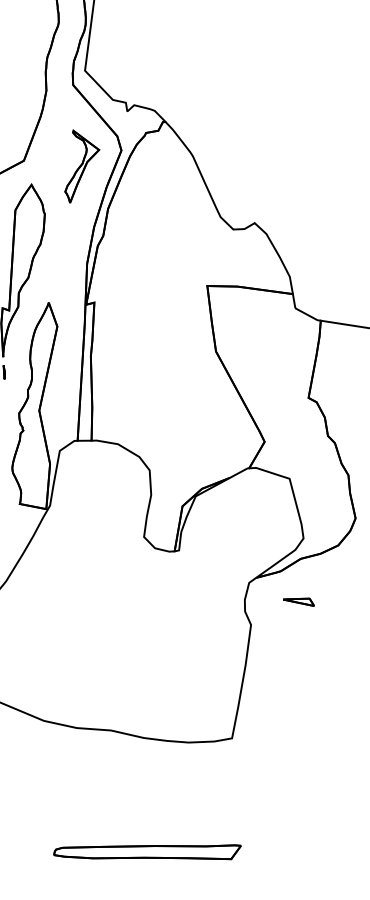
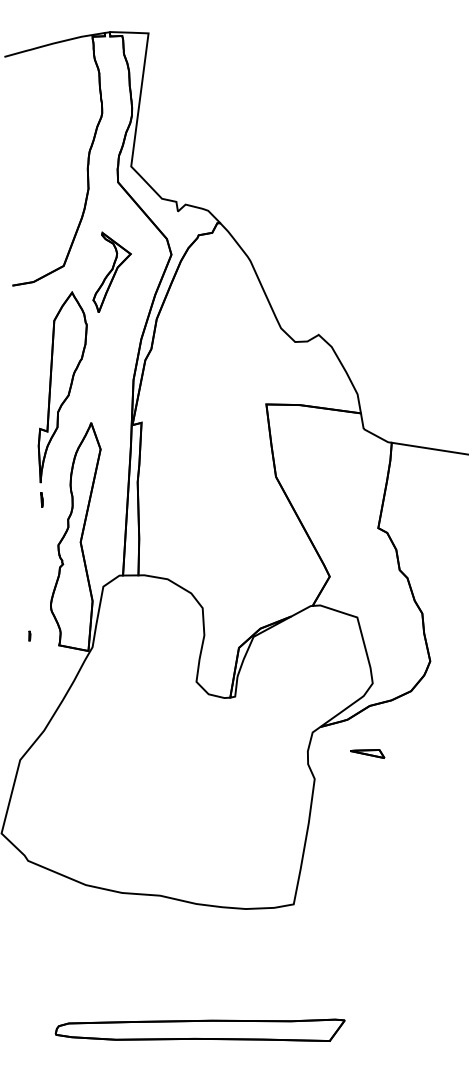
part: (81, 165) -> (111, 271), moved
part: (147, 851) -> (200, 1029), size x1.4

